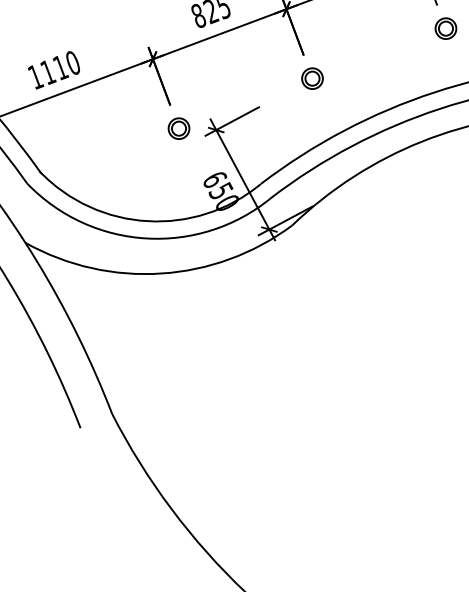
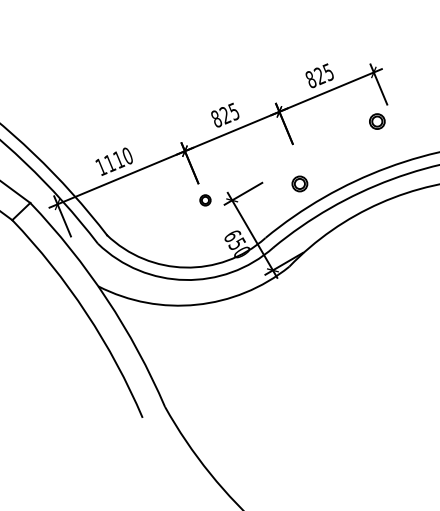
part: (446, 28) -> (377, 121), moved
part: (311, 77) -> (299, 183), moved
part: (179, 128) -> (205, 200), size x0.7

